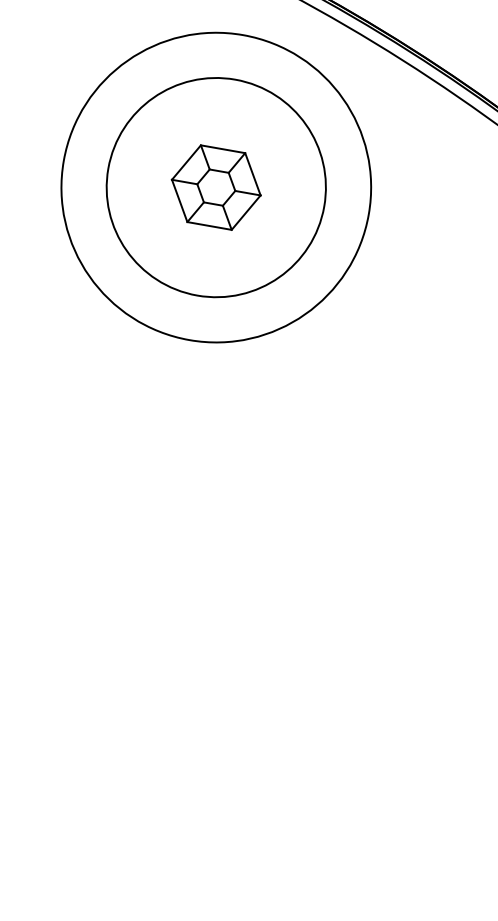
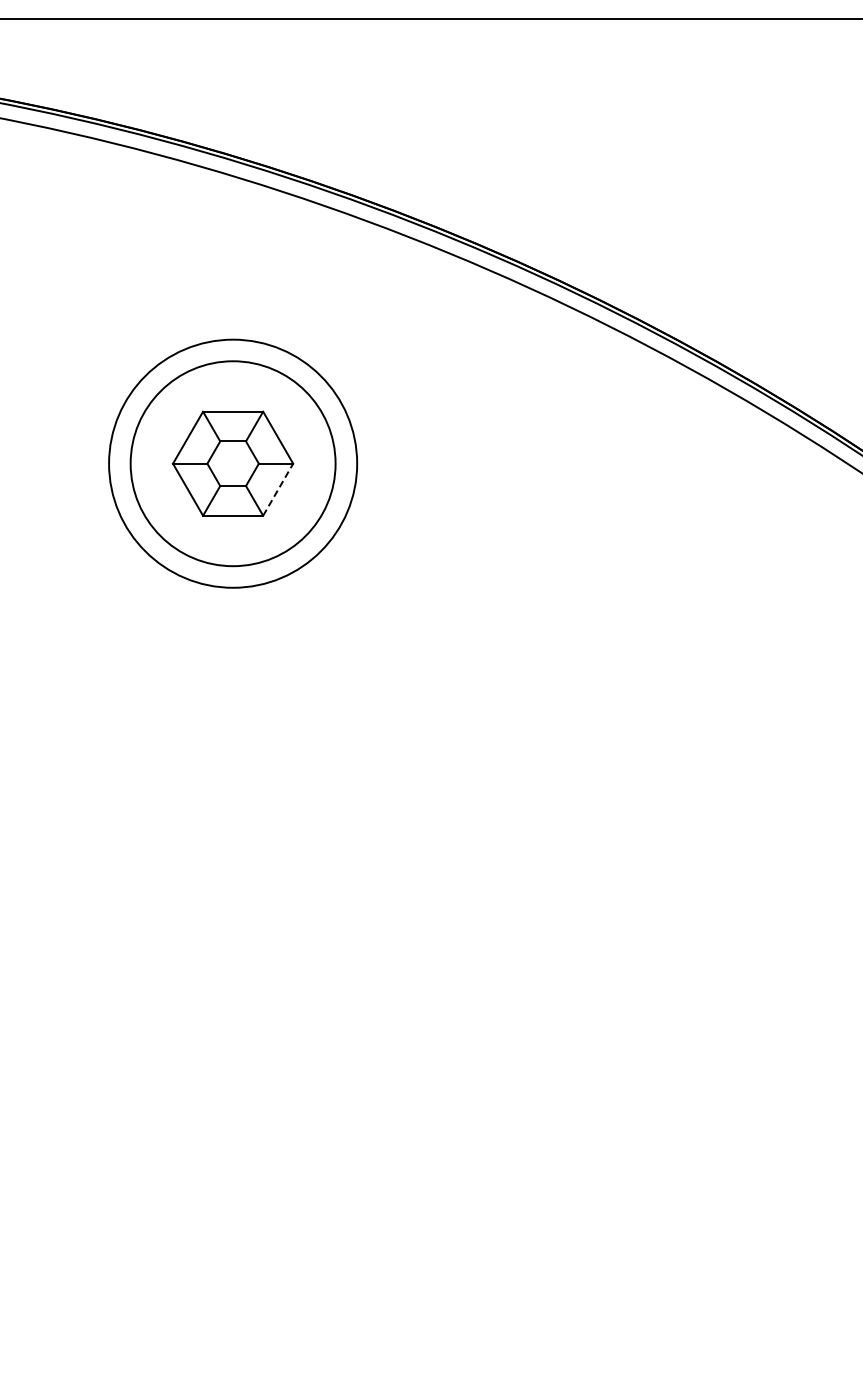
circle: (215, 187) -> (232, 463), size x0.6
circle: (215, 187) -> (232, 463), size x0.7
line: (246, 212) -> (278, 489), solid -> dashed

